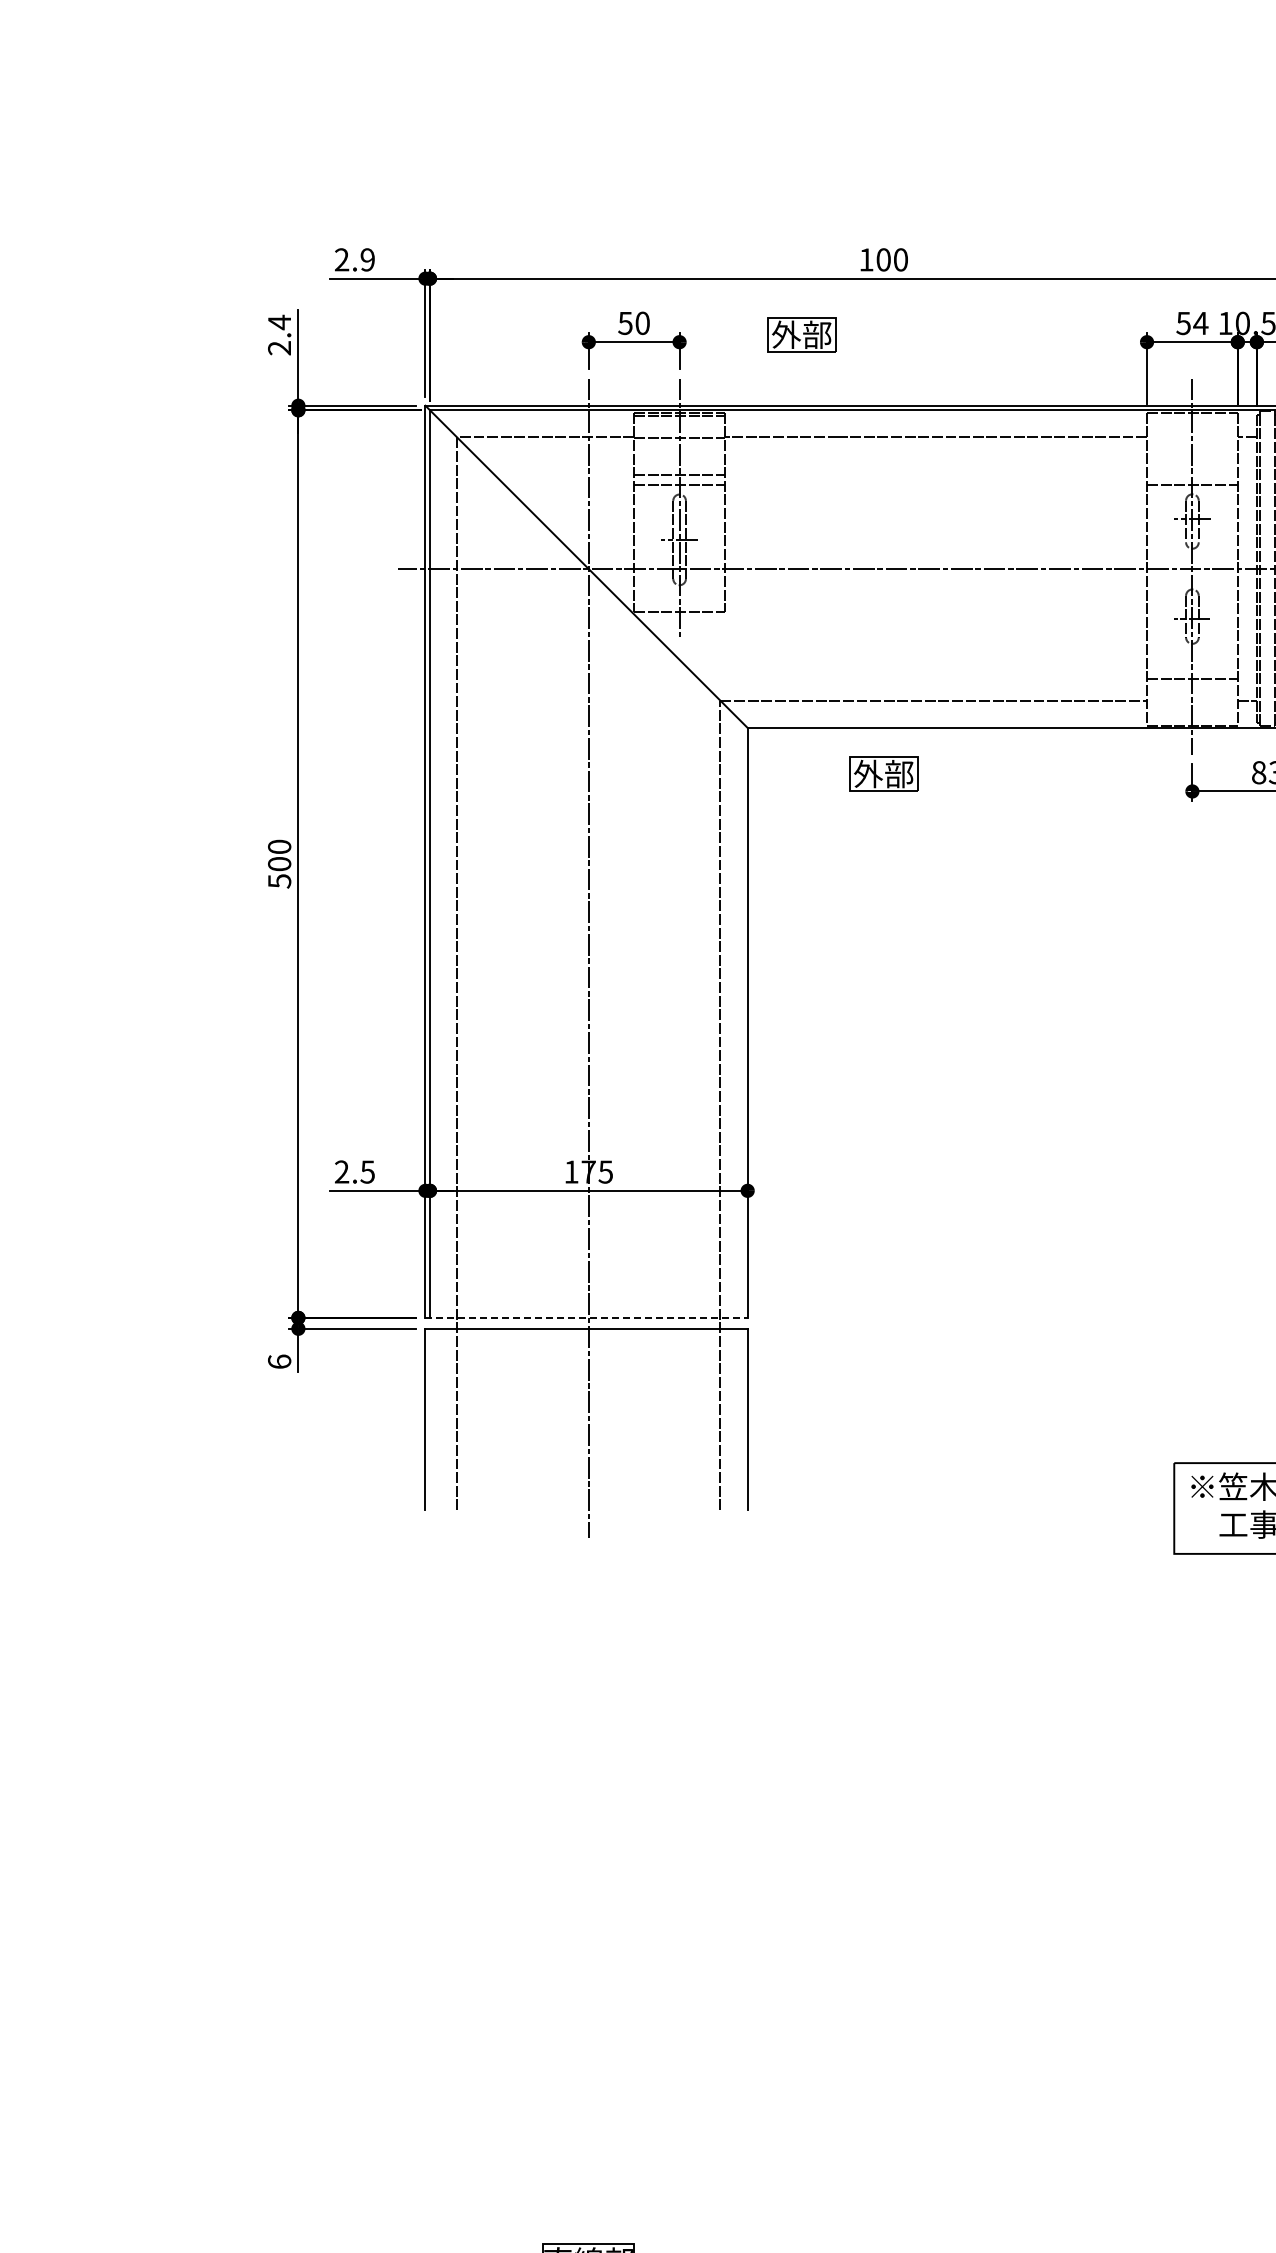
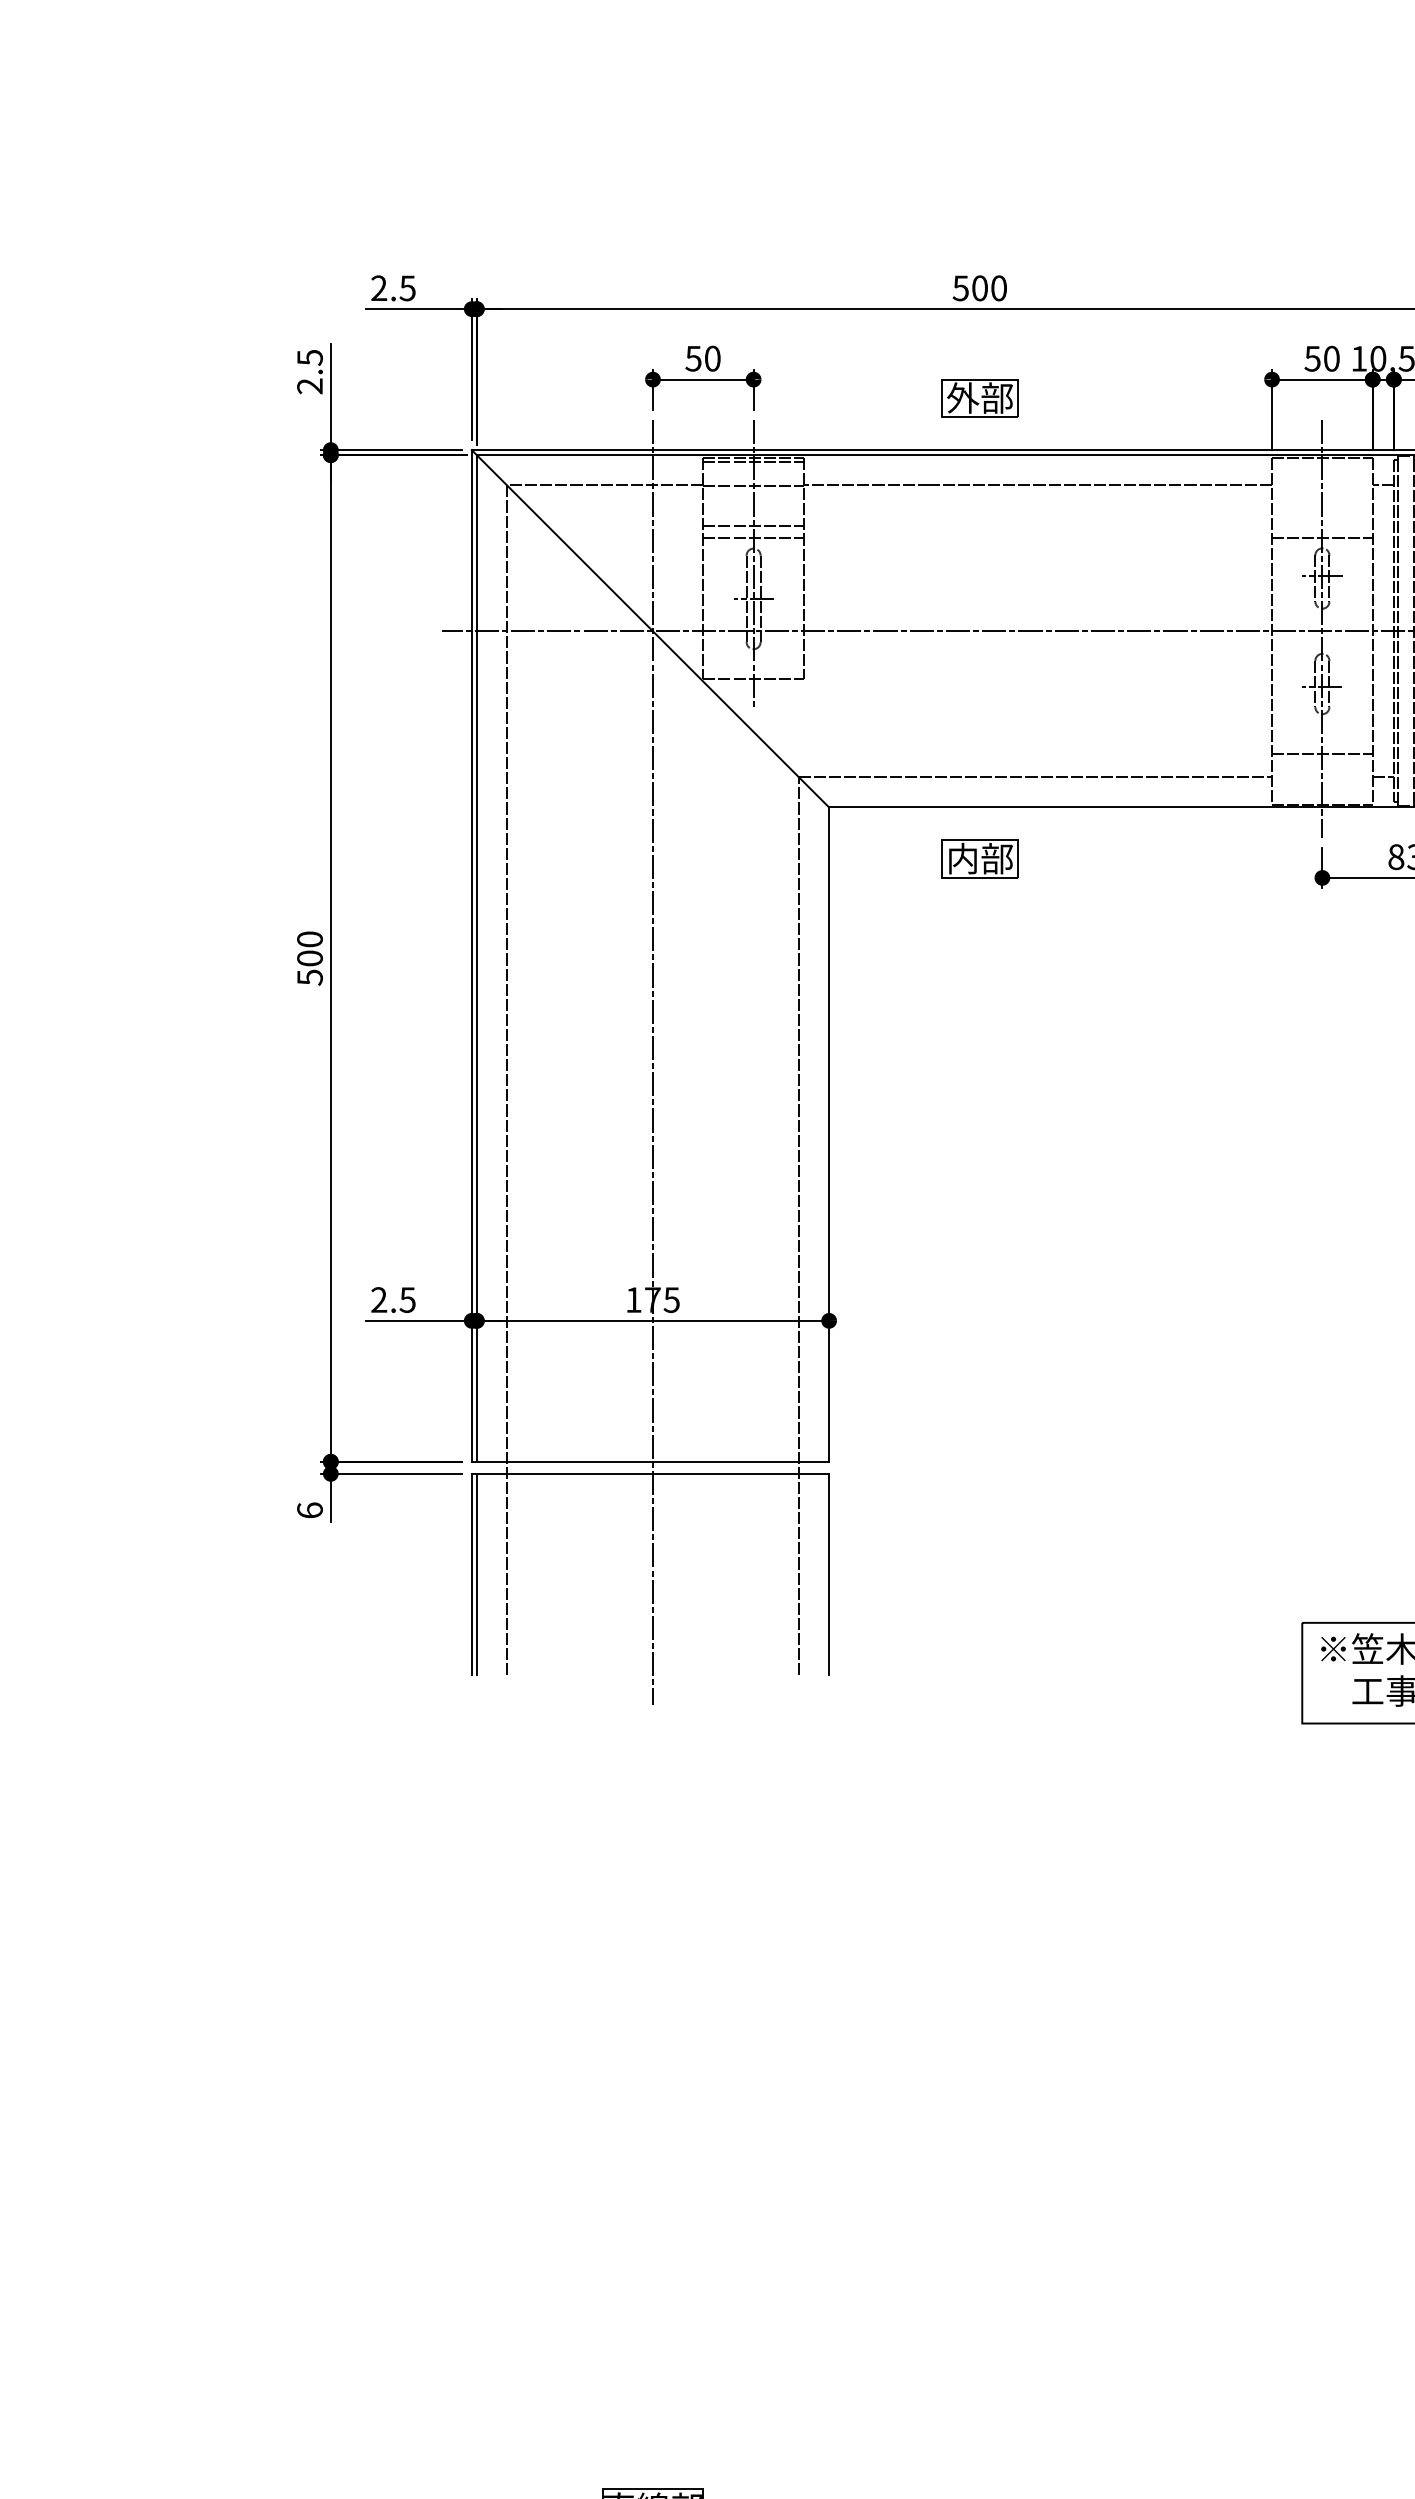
text: (367, 259) -> (407, 287), 2.9 -> 2.5
text: (866, 259) -> (960, 287), 100 -> 500
text: (279, 322) -> (309, 357), 2.4 -> 2.5
text: (1200, 323) -> (1331, 358), 54 -> 50
part: (801, 334) -> (979, 397), moved
text: (868, 773) -> (963, 857), 外部 -> 内部
line: (587, 1317) -> (651, 1461), dashed -> solid
line: (429, 1419) -> (476, 1574), added

